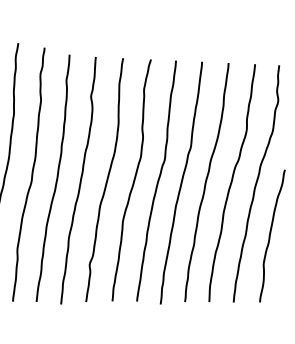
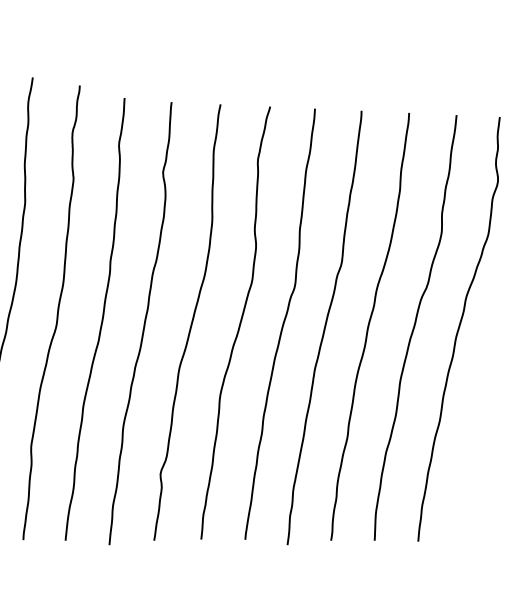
curve: (270, 235) -> (484, 421), removed

